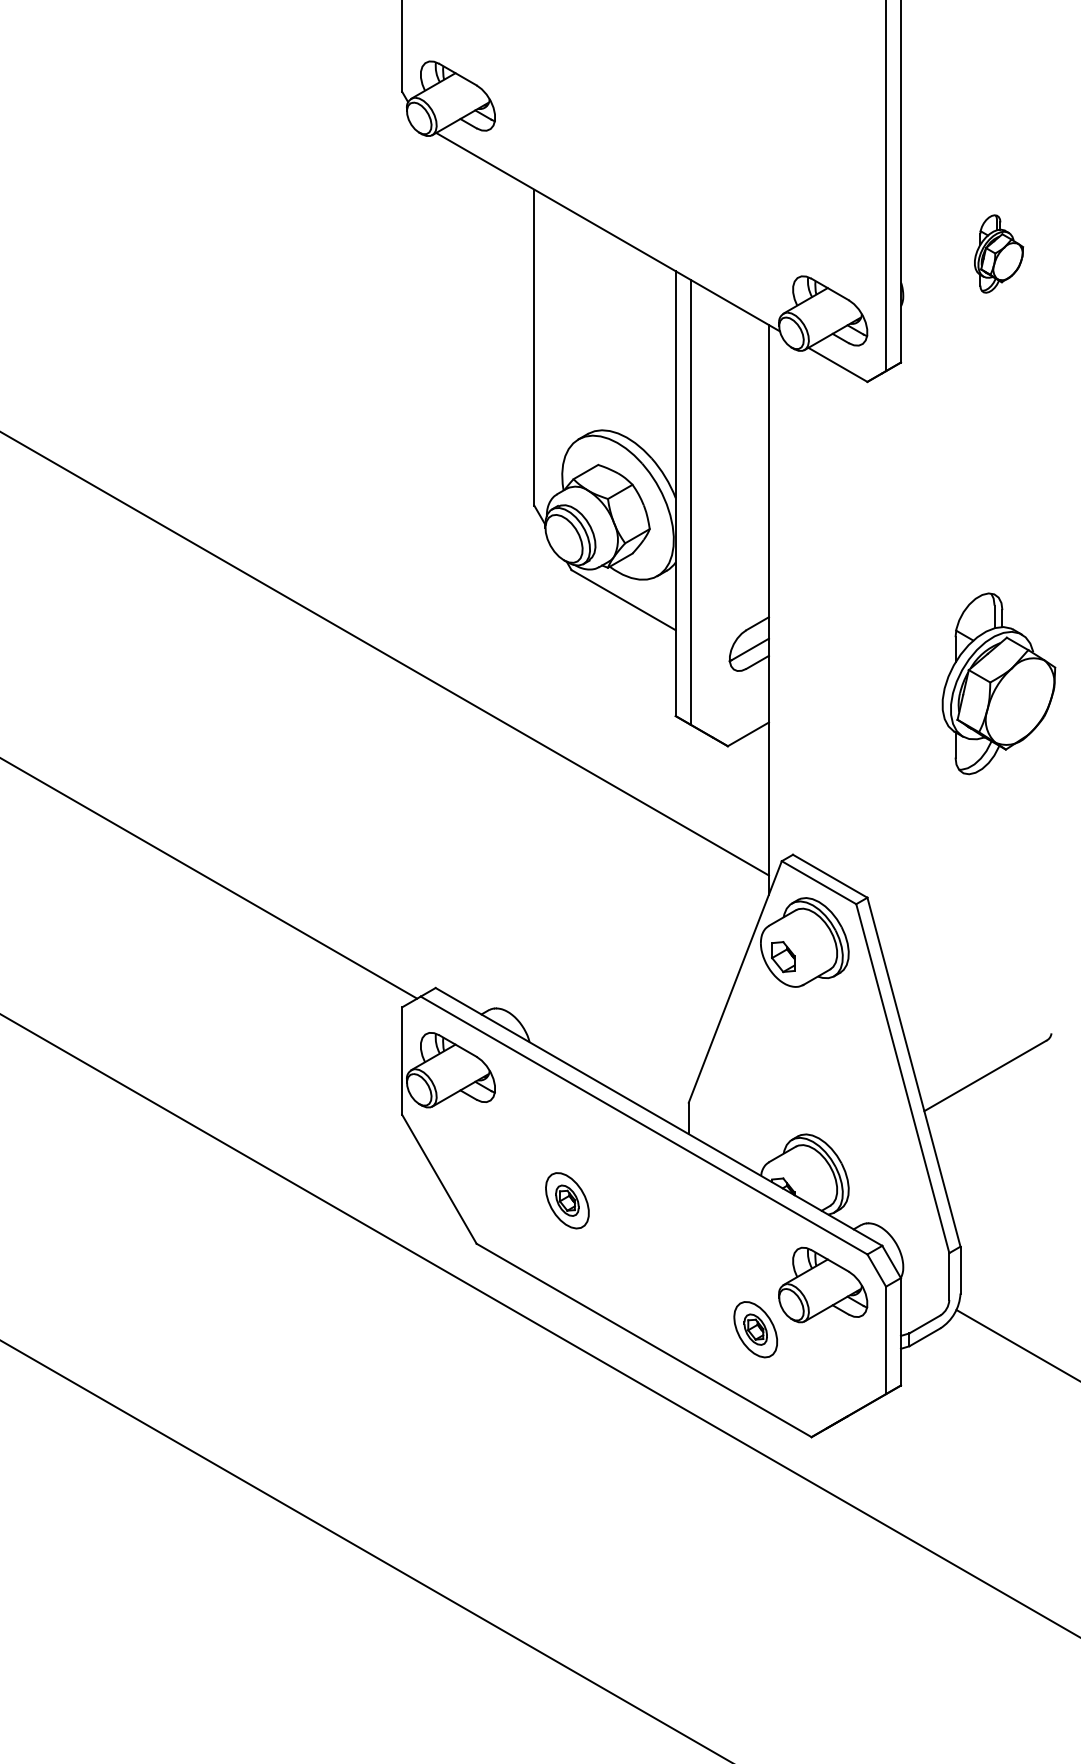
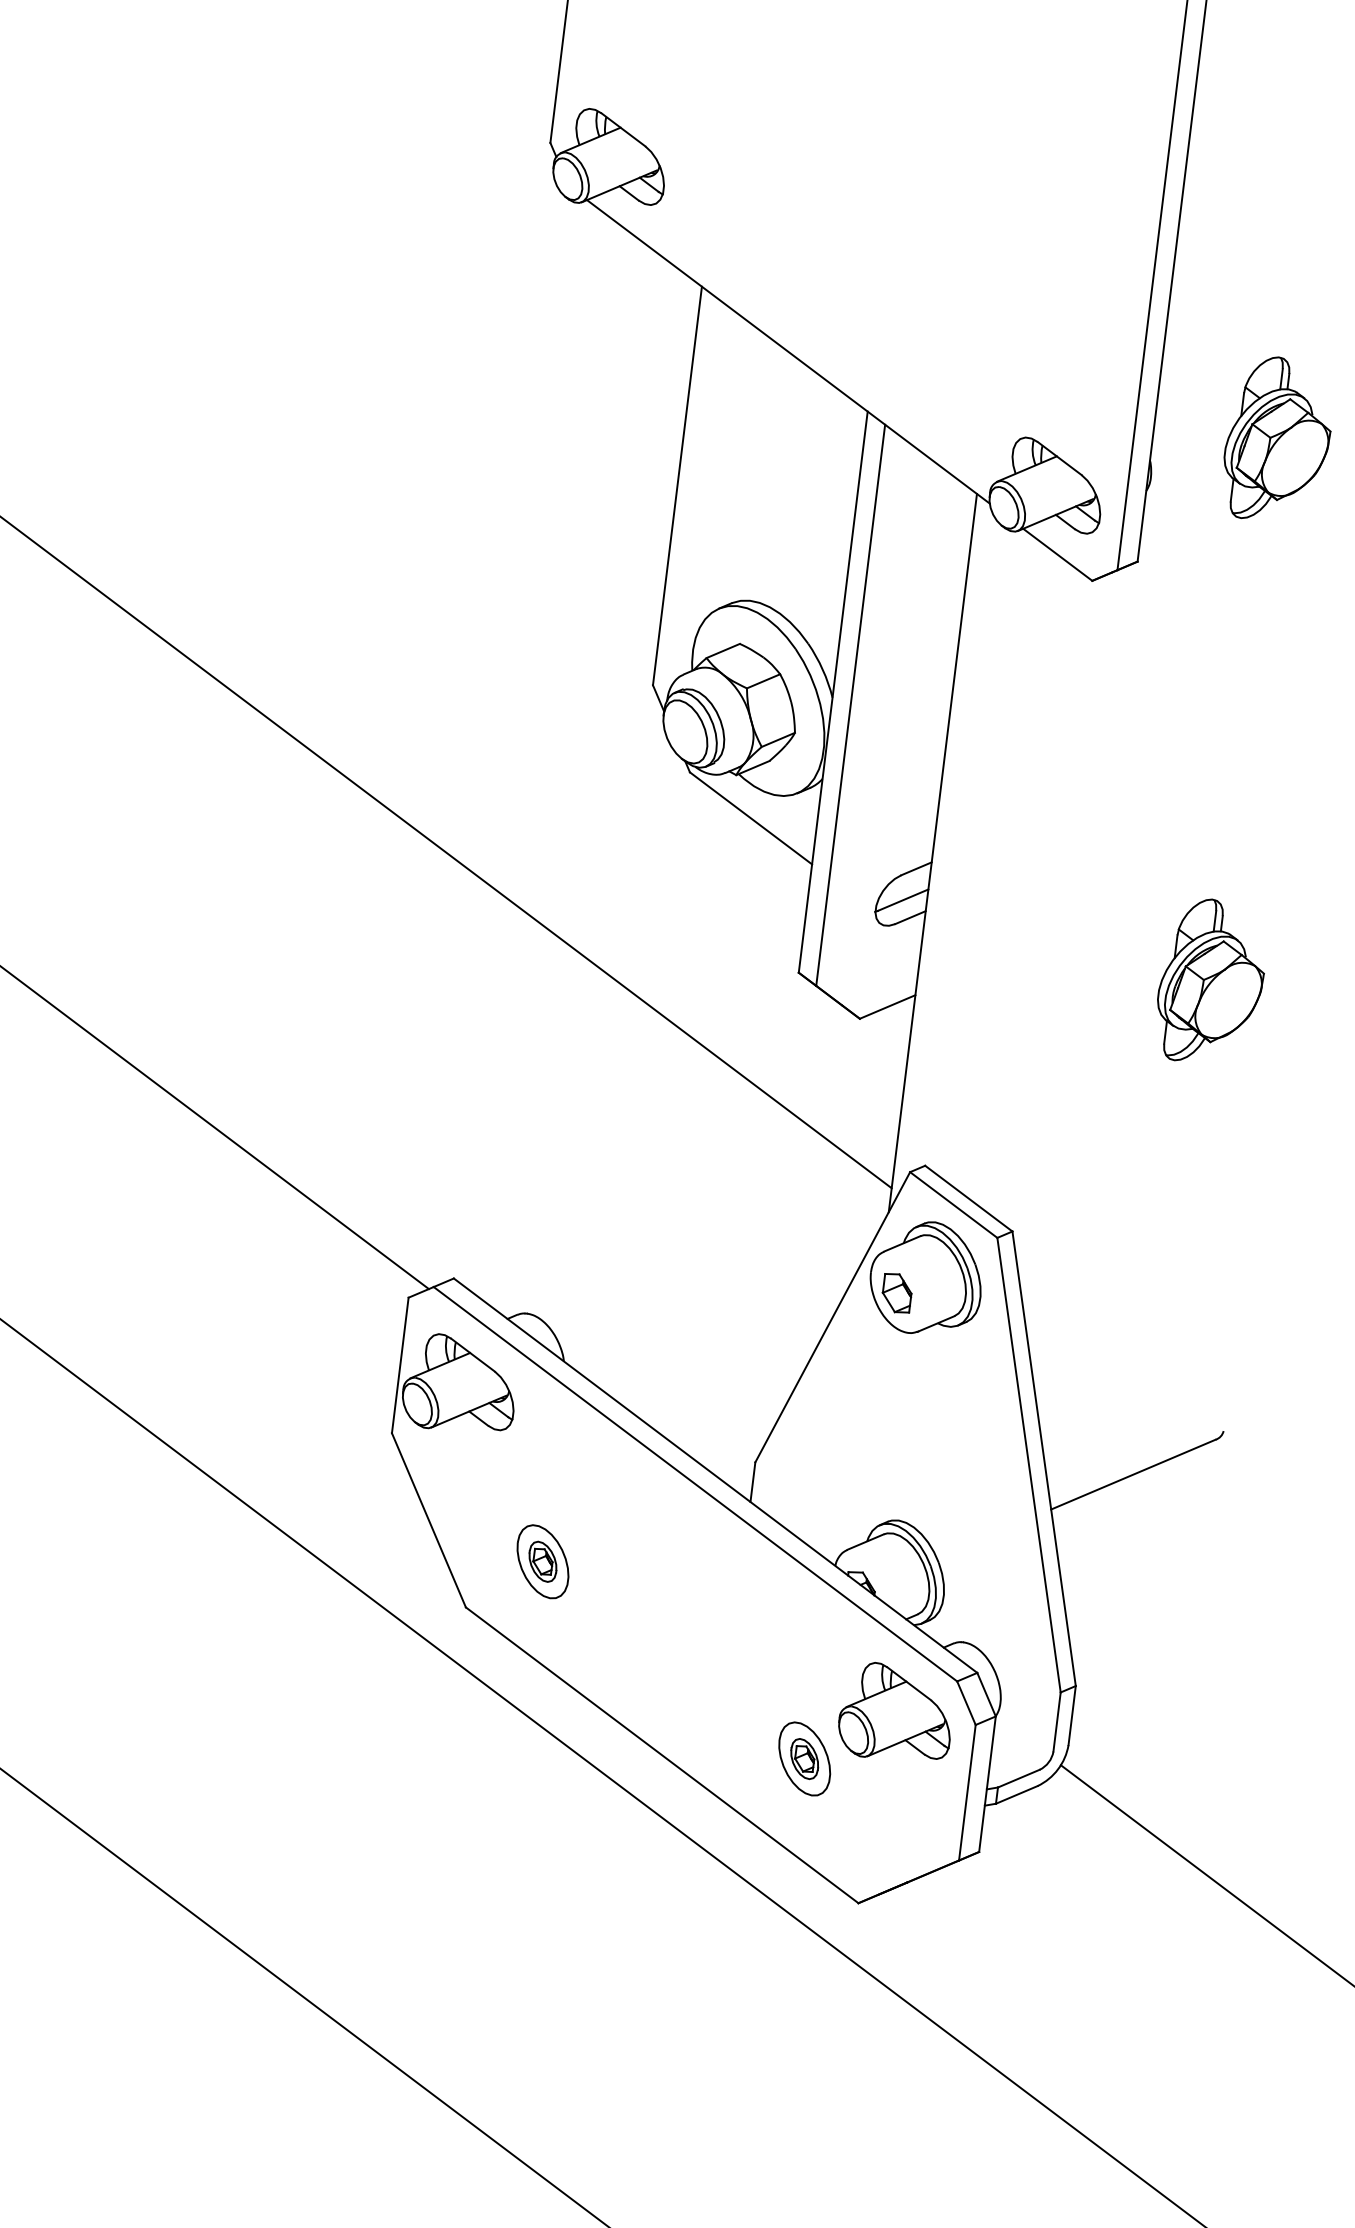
part: (998, 253) -> (1277, 439), size x1.67
part: (998, 683) -> (1210, 981), size x0.71
part: (567, 1200) -> (543, 1561), moved

